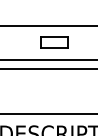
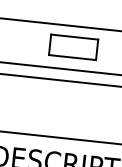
part: (54, 42) -> (73, 47), size x1.43

